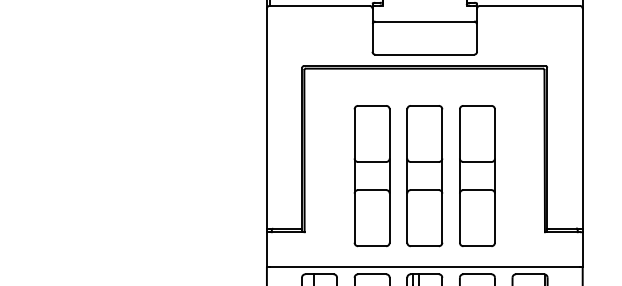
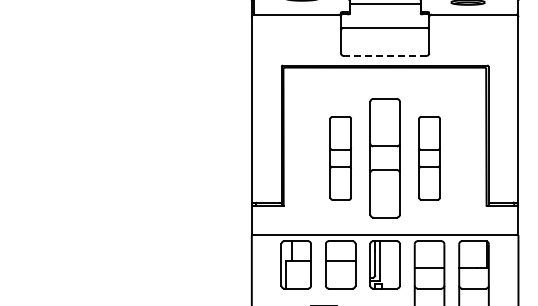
line: (425, 54) -> (385, 55), solid -> dashed
part: (371, 176) -> (340, 158), size x0.7
part: (477, 176) -> (429, 158), size x0.7

